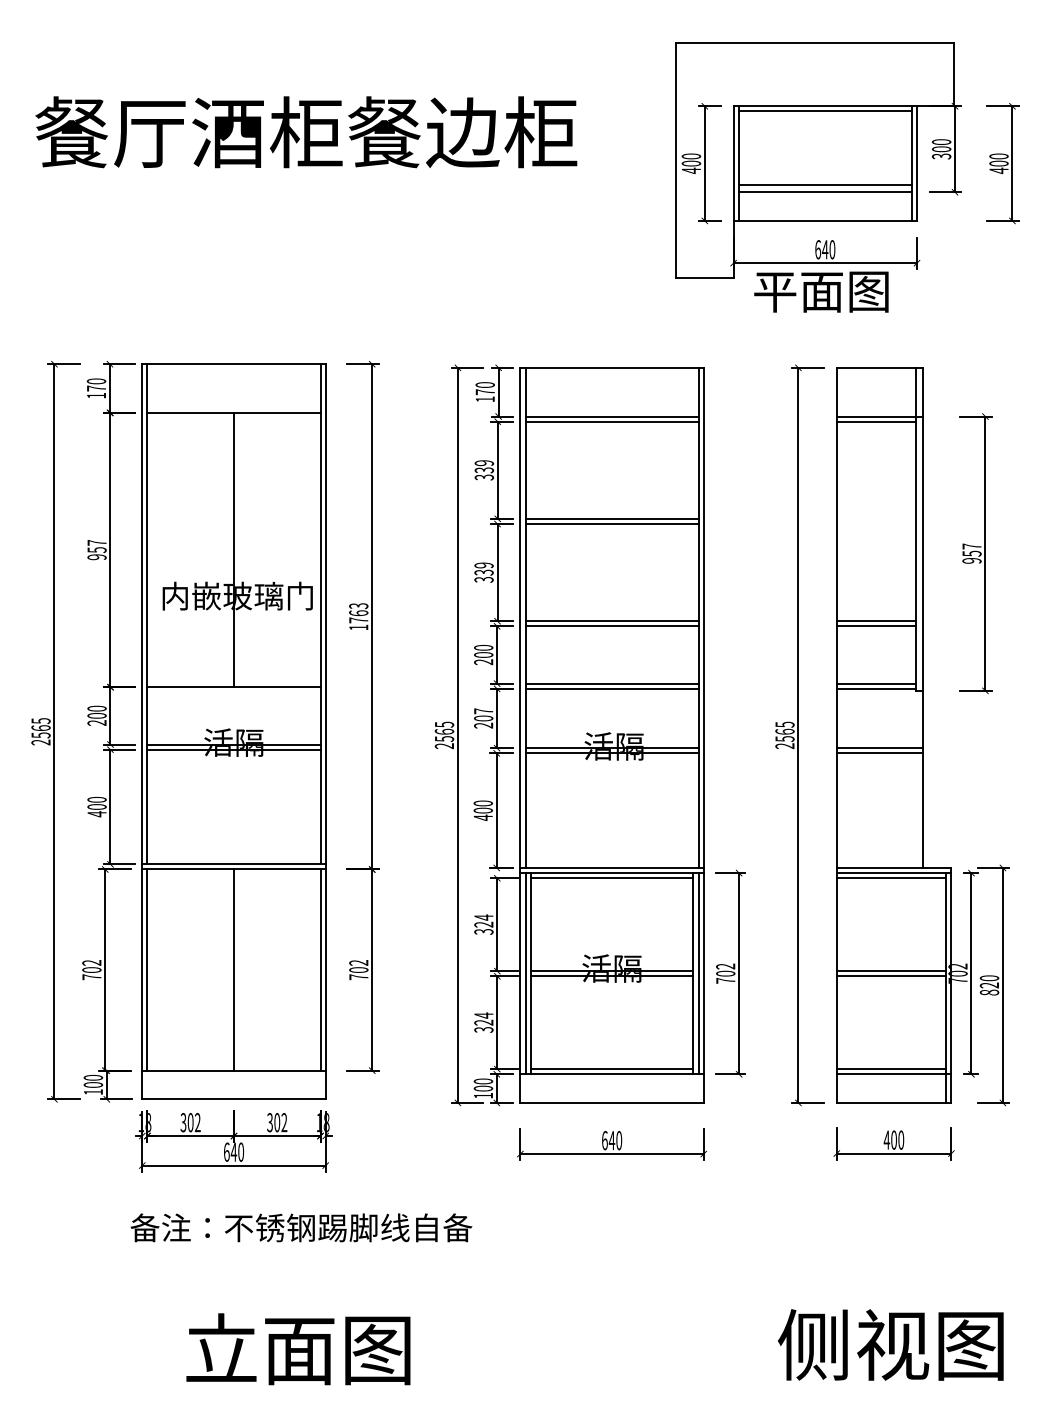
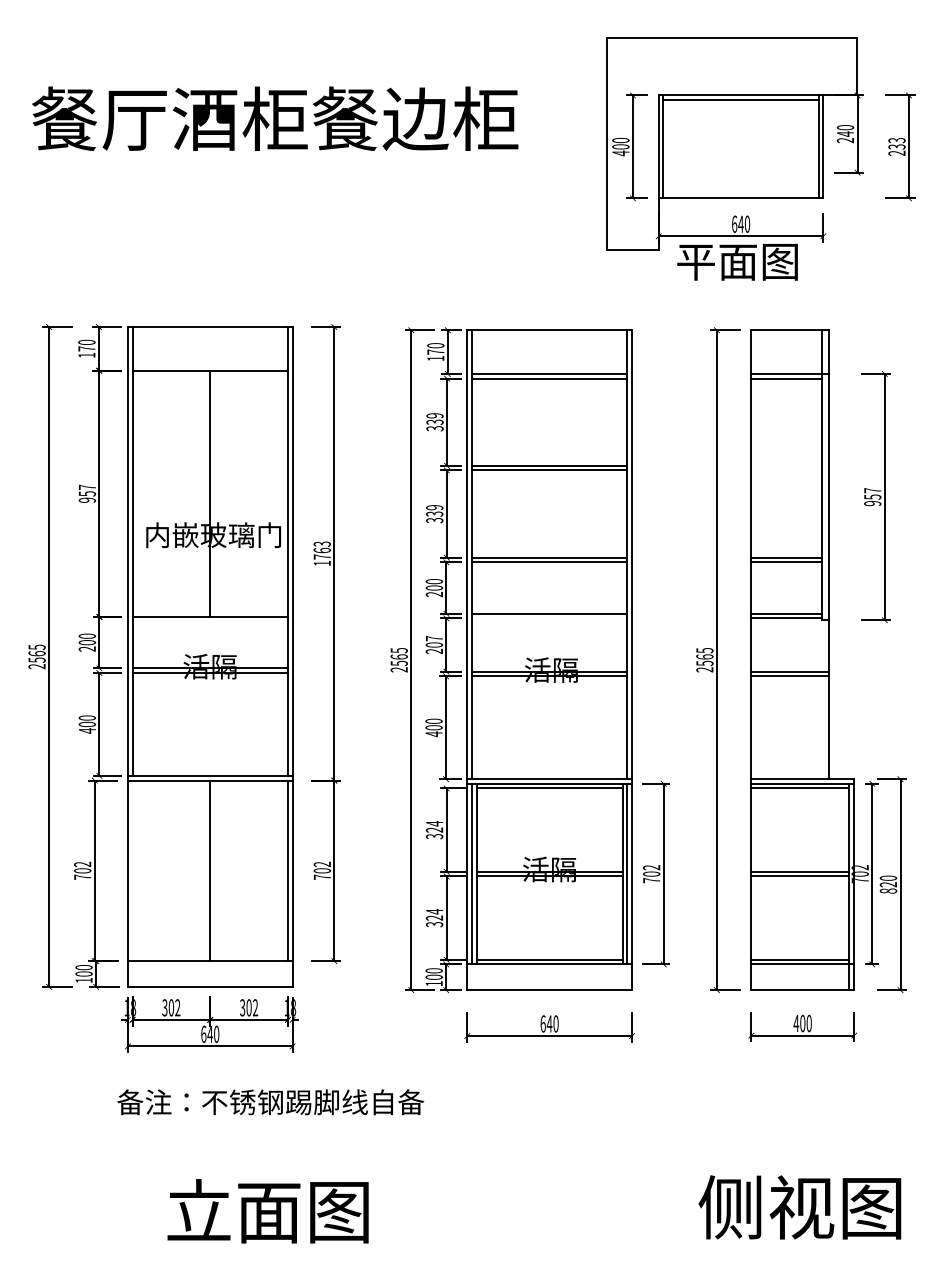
text: (941, 153) -> (845, 137), 300 -> 240
text: (998, 163) -> (896, 146), 400 -> 233
line: (824, 185) -> (740, 166), removed
line: (824, 192) -> (740, 172), removed
line: (611, 688) -> (549, 618), removed
line: (147, 969) -> (132, 870), removed

